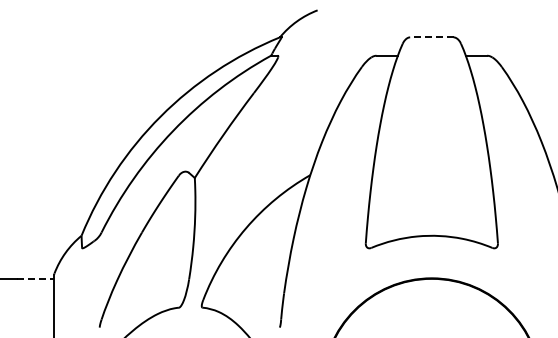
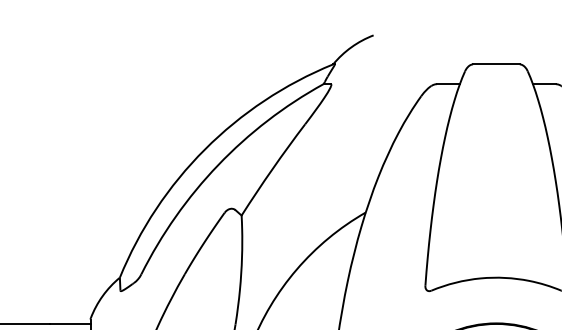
line: (431, 37) -> (496, 64), dashed -> solid
line: (35, 278) -> (70, 323), dashed -> solid

